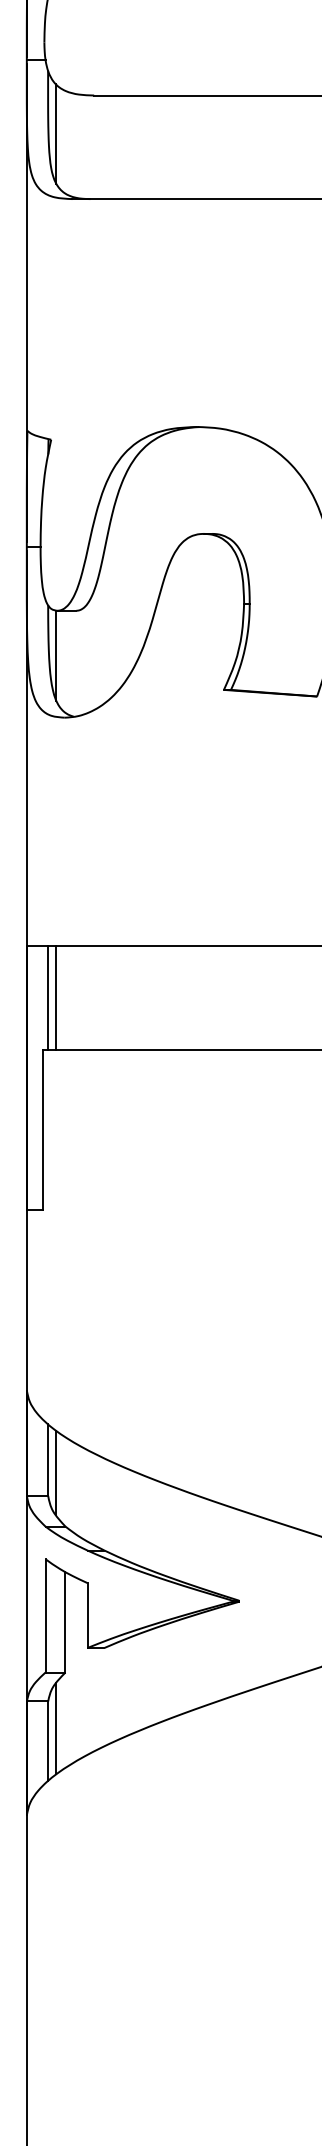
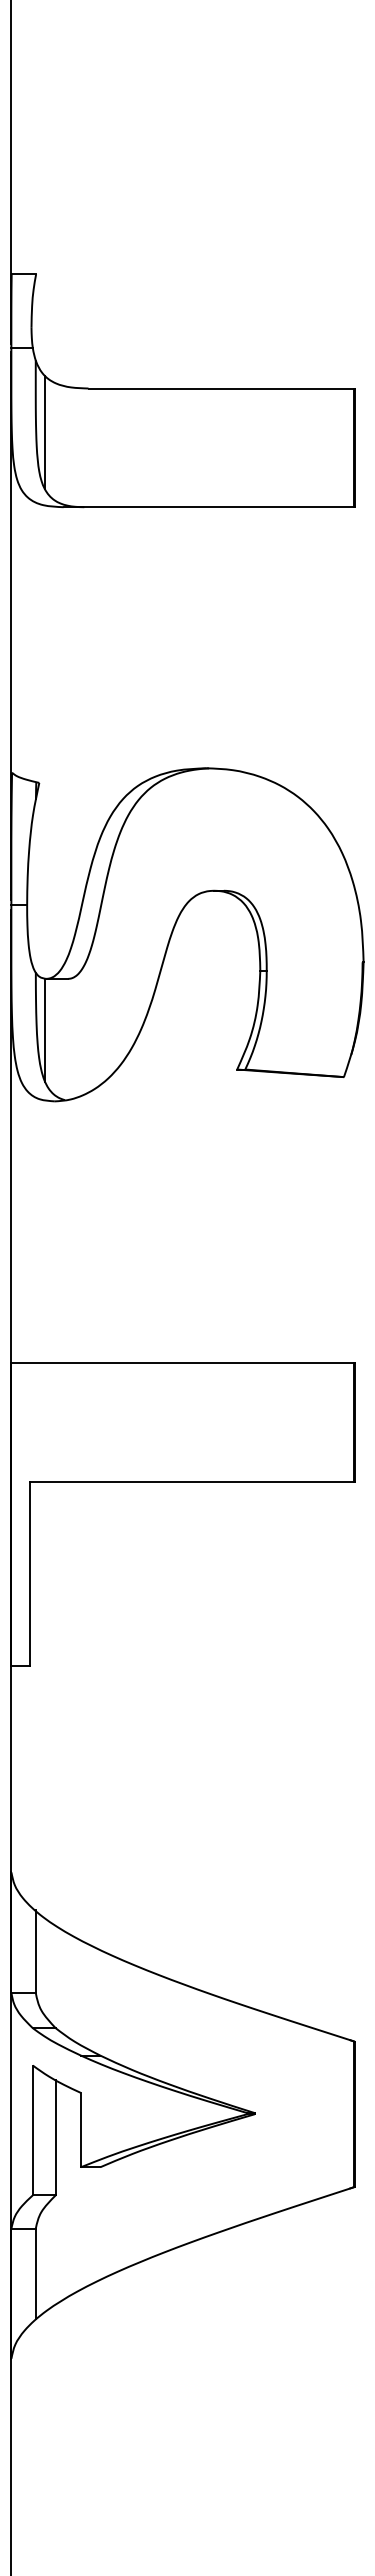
line: (47, 997) -> (35, 1422), removed
line: (56, 997) -> (45, 1422), removed
line: (56, 1472) -> (45, 1966), removed
line: (56, 1728) -> (45, 2259), removed

